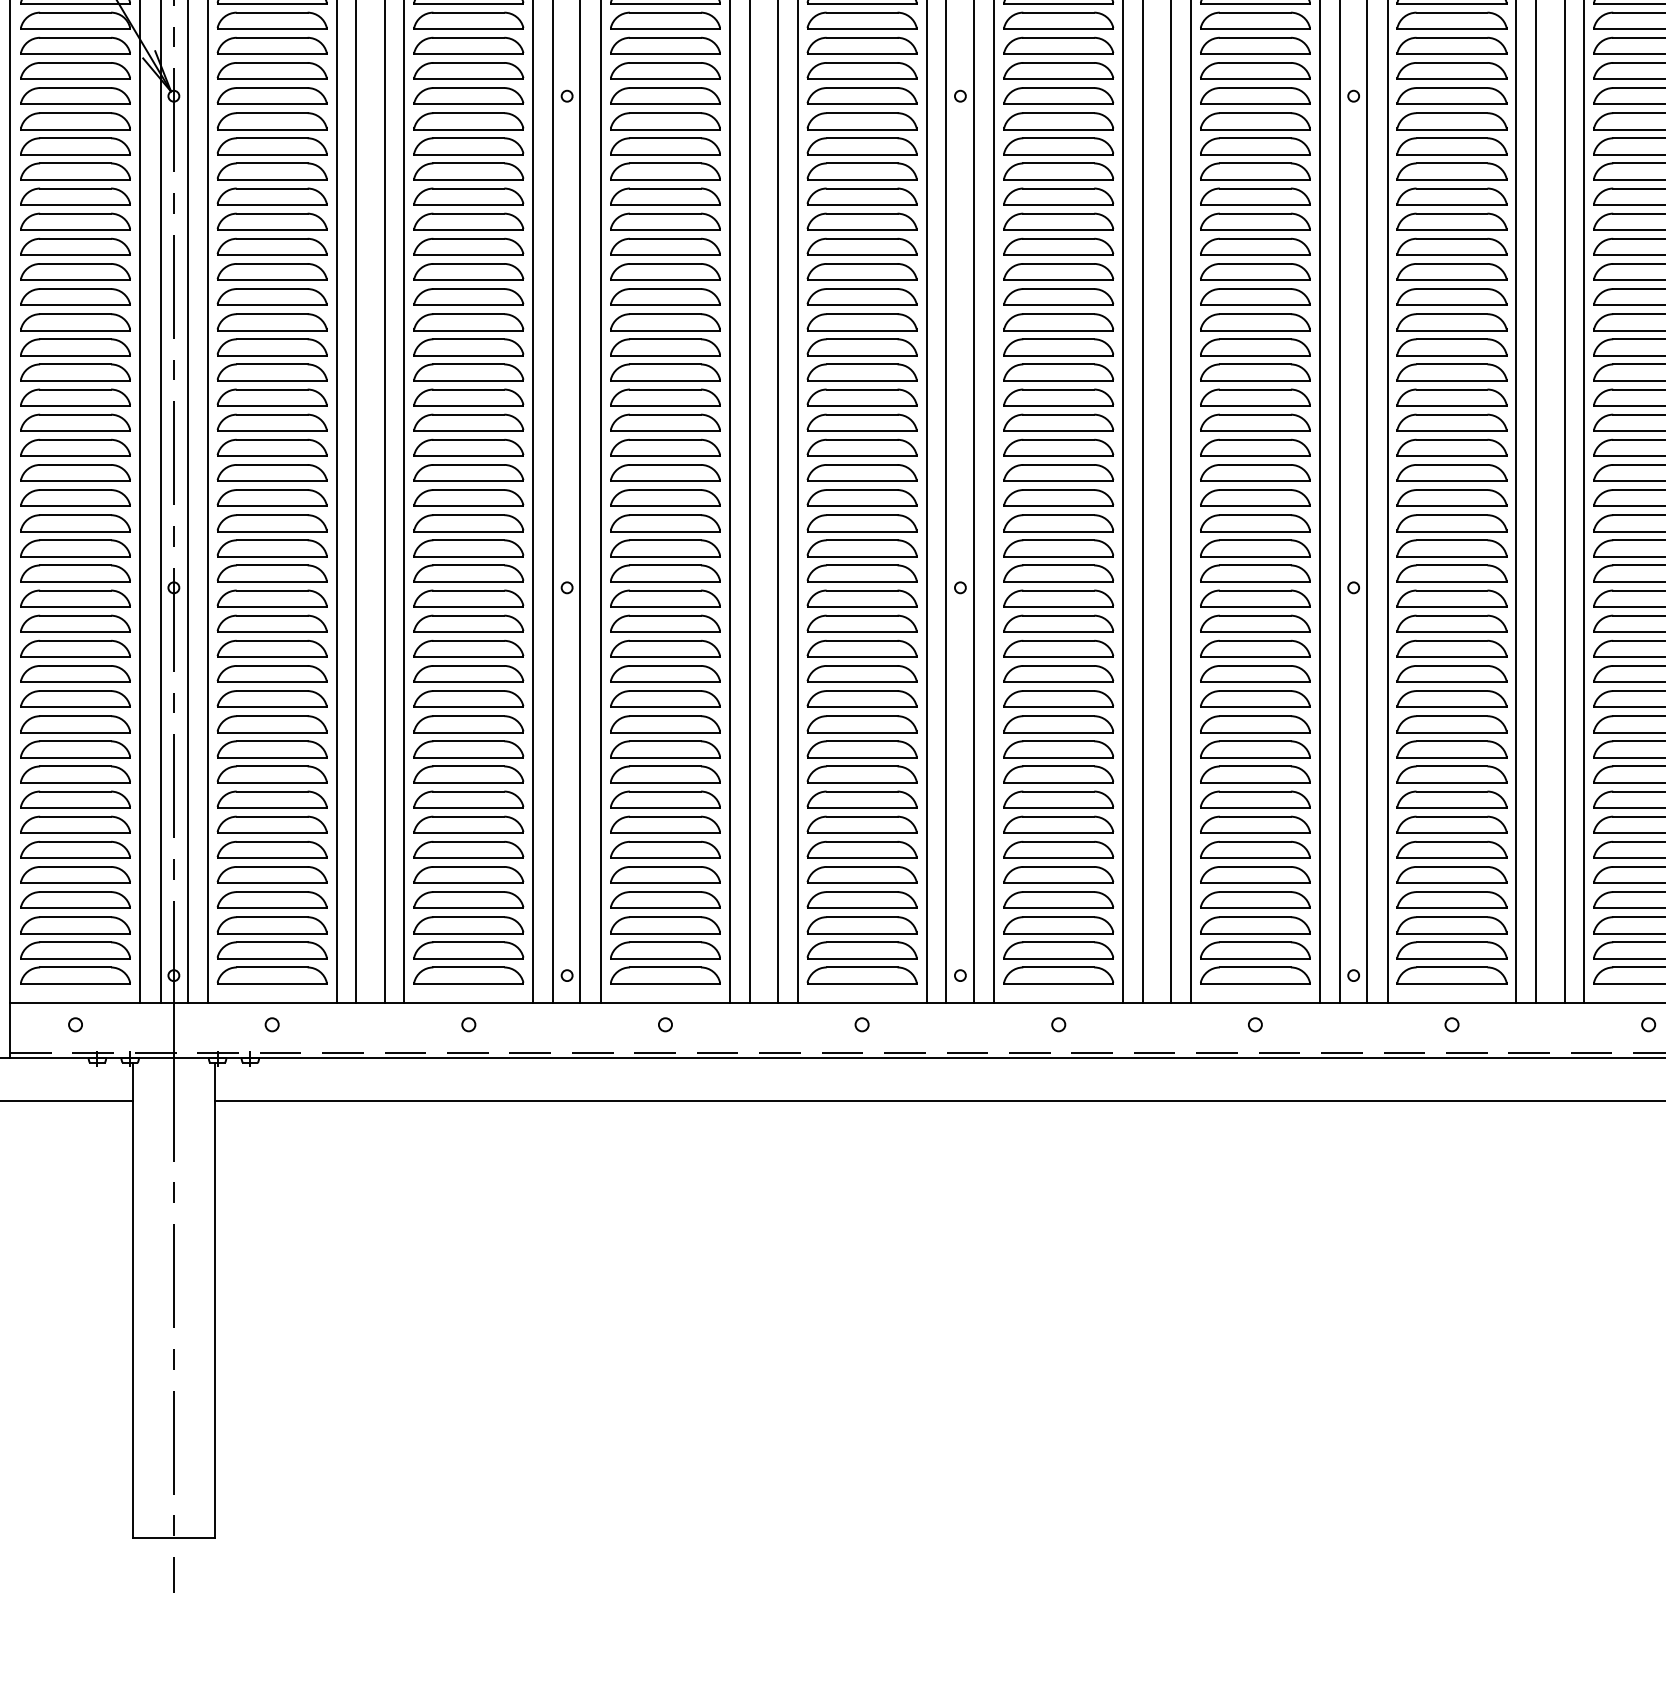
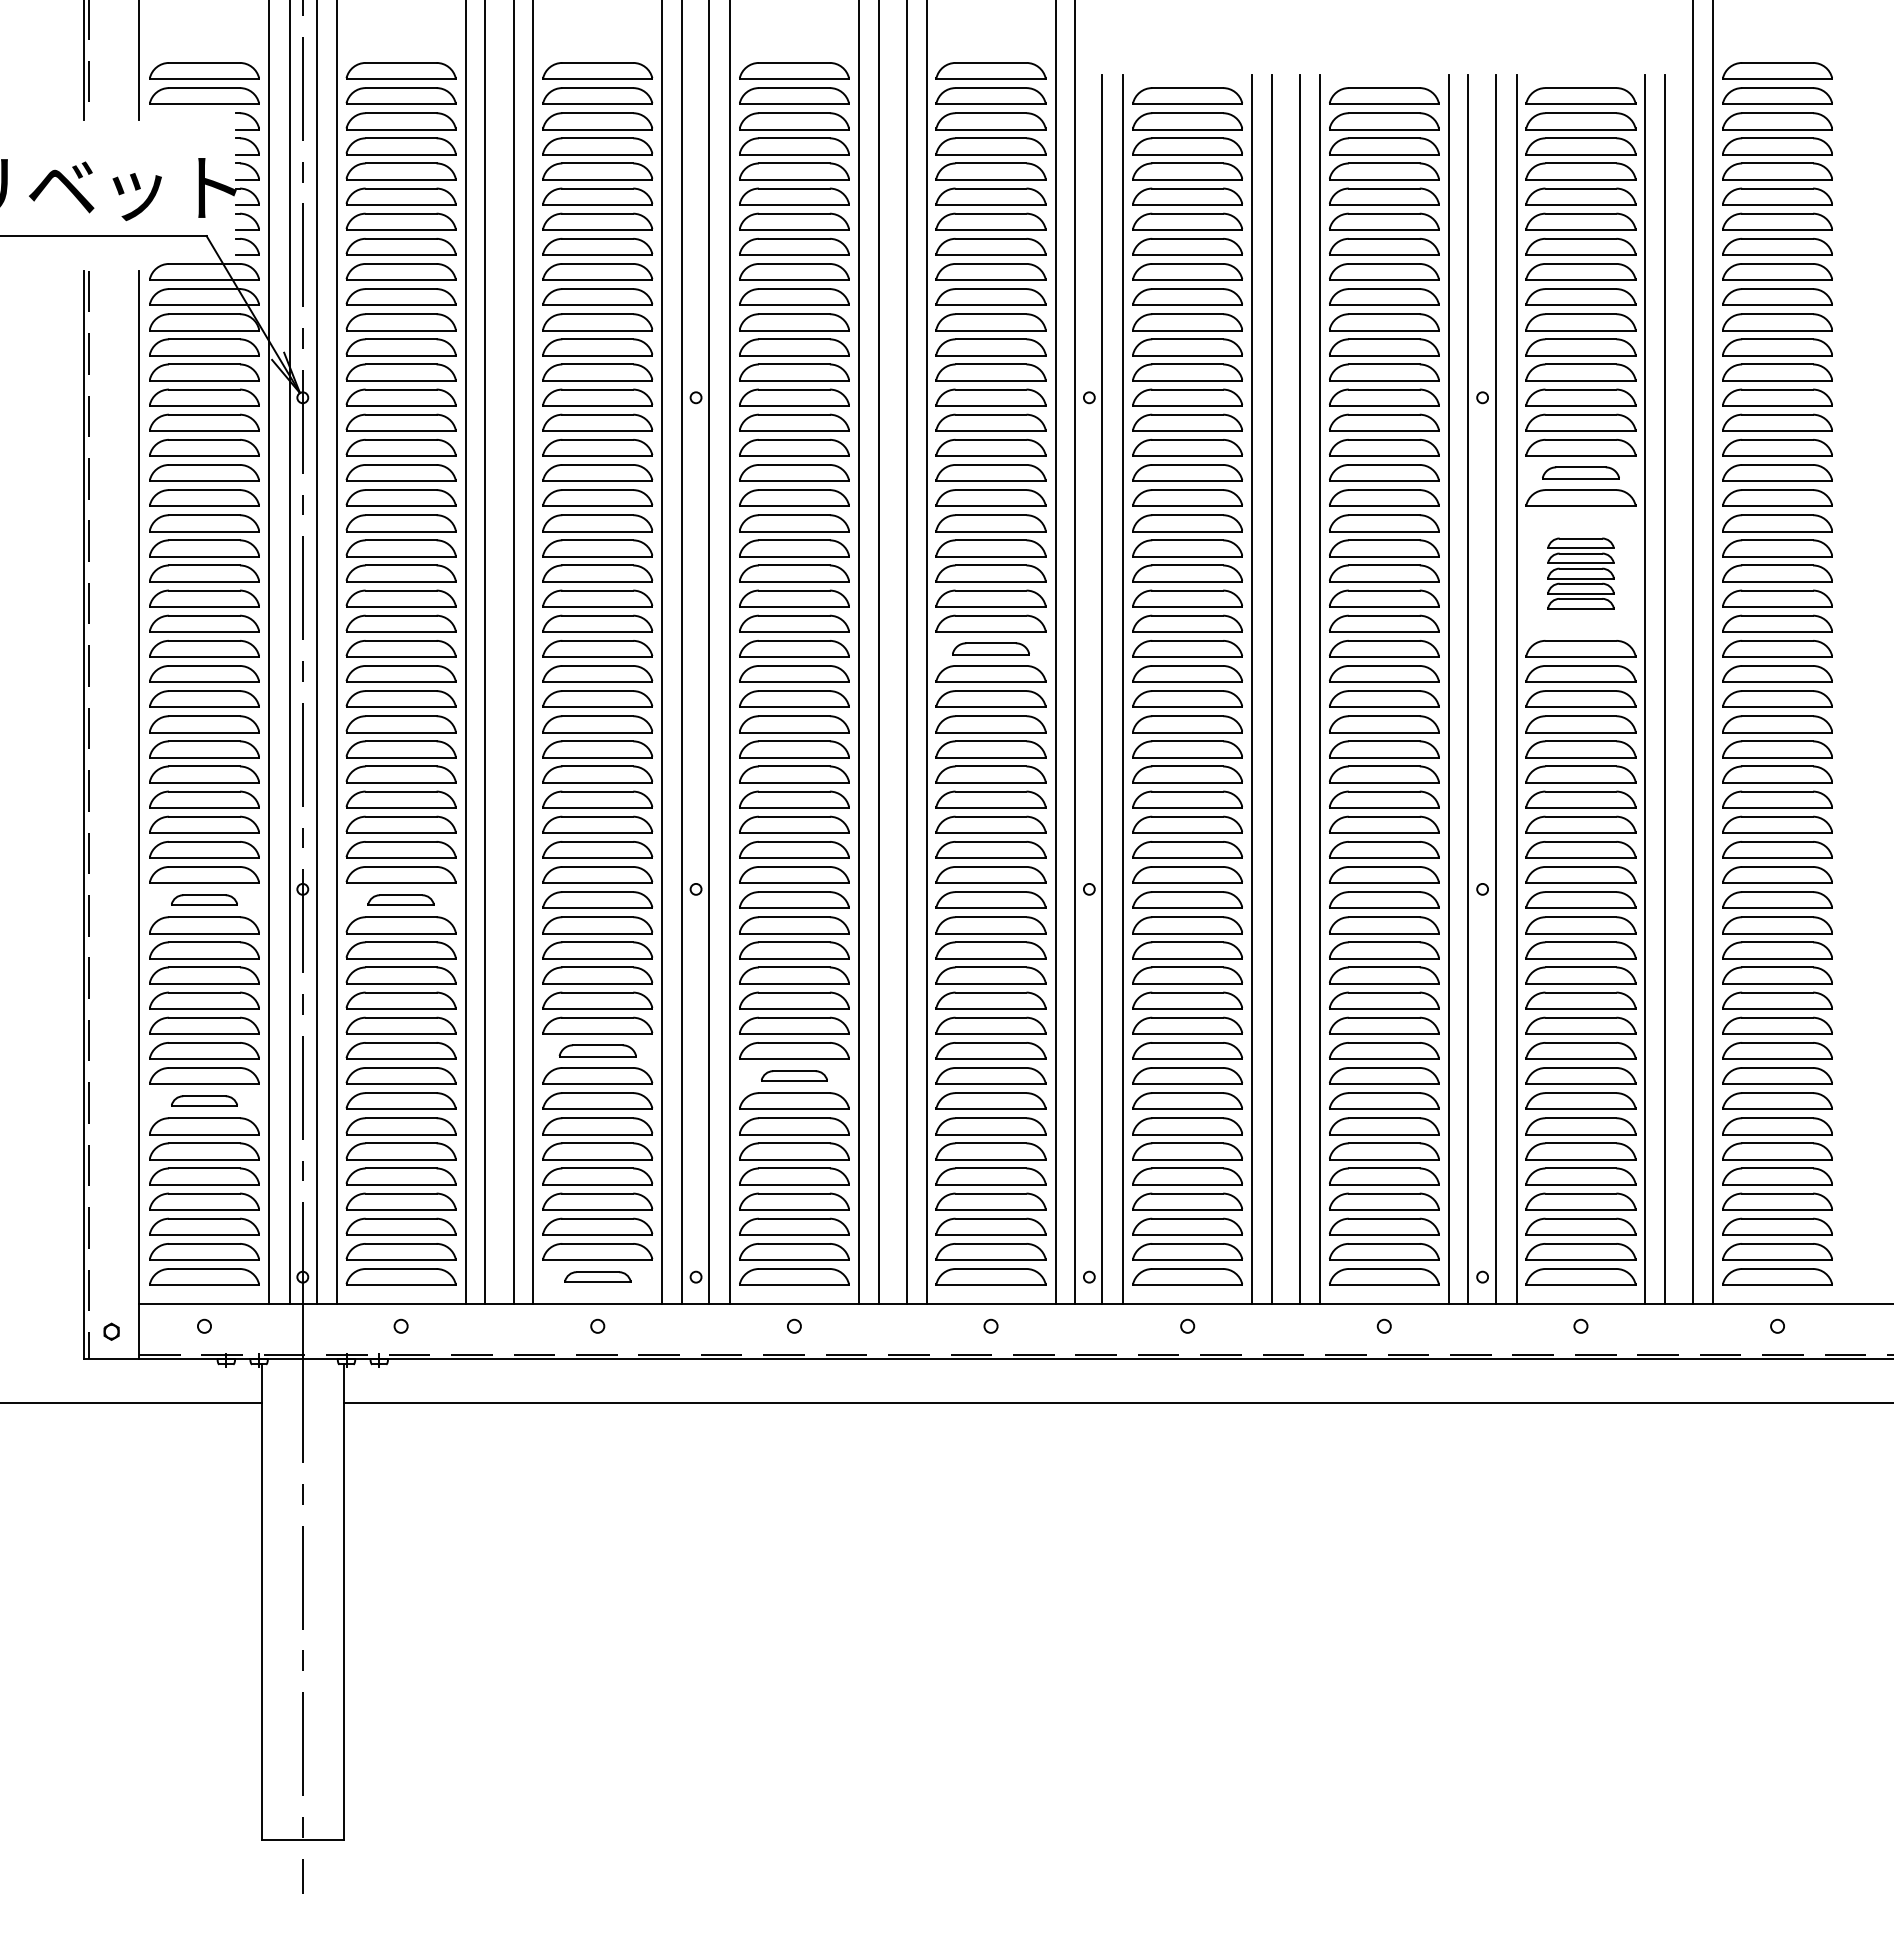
part: (1451, 170) -> (1580, 472), size x0.7
part: (1451, 271) -> (1580, 573), size x0.6
part: (861, 346) -> (990, 648), size x0.7
part: (75, 597) -> (204, 899), size x0.6
part: (271, 597) -> (400, 899), size x0.6
part: (468, 748) -> (597, 1050), size x0.7
part: (665, 773) -> (794, 1075), size x0.6
part: (75, 798) -> (204, 1100), size x0.6
part: (468, 974) -> (597, 1276), size x0.6

